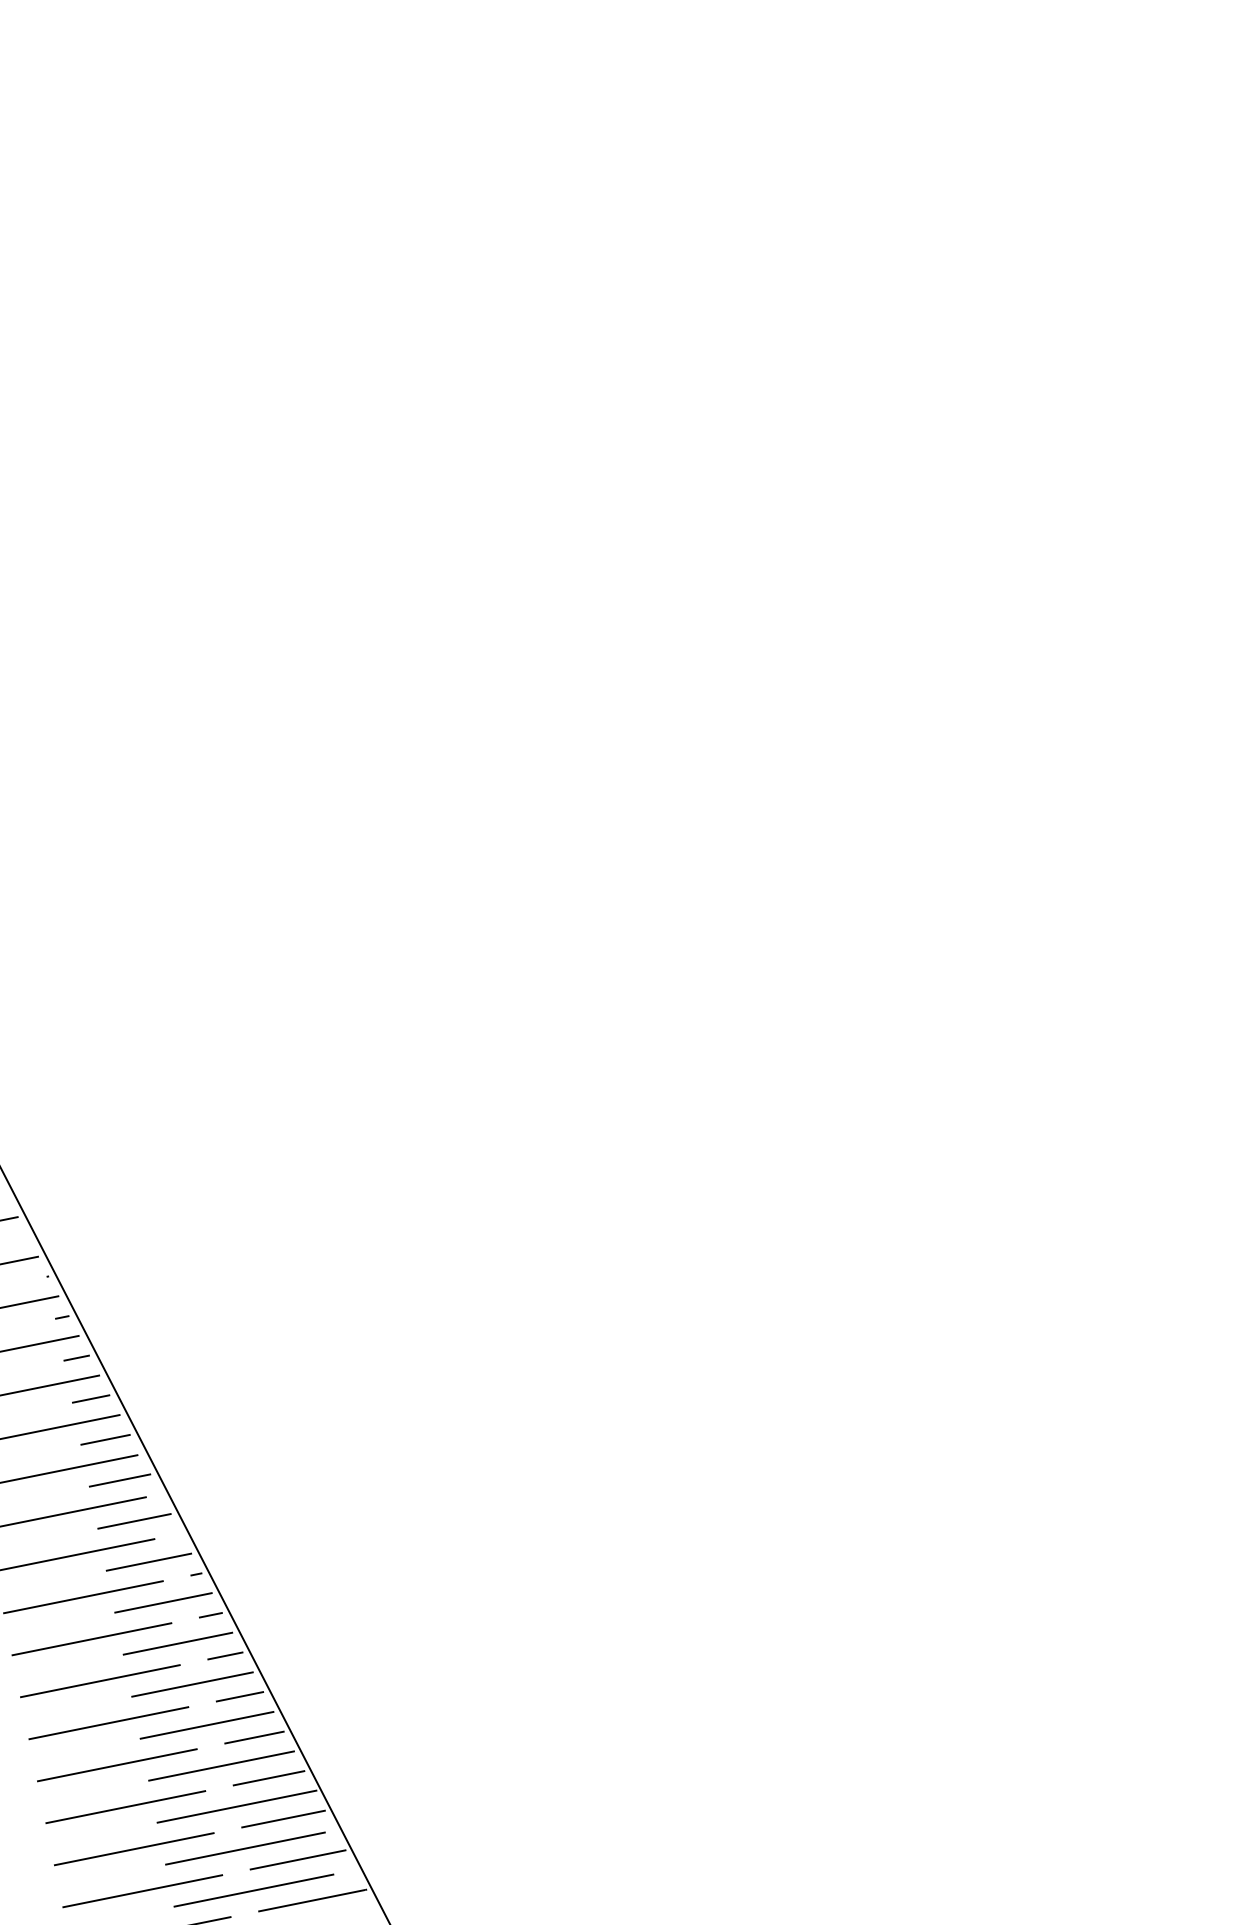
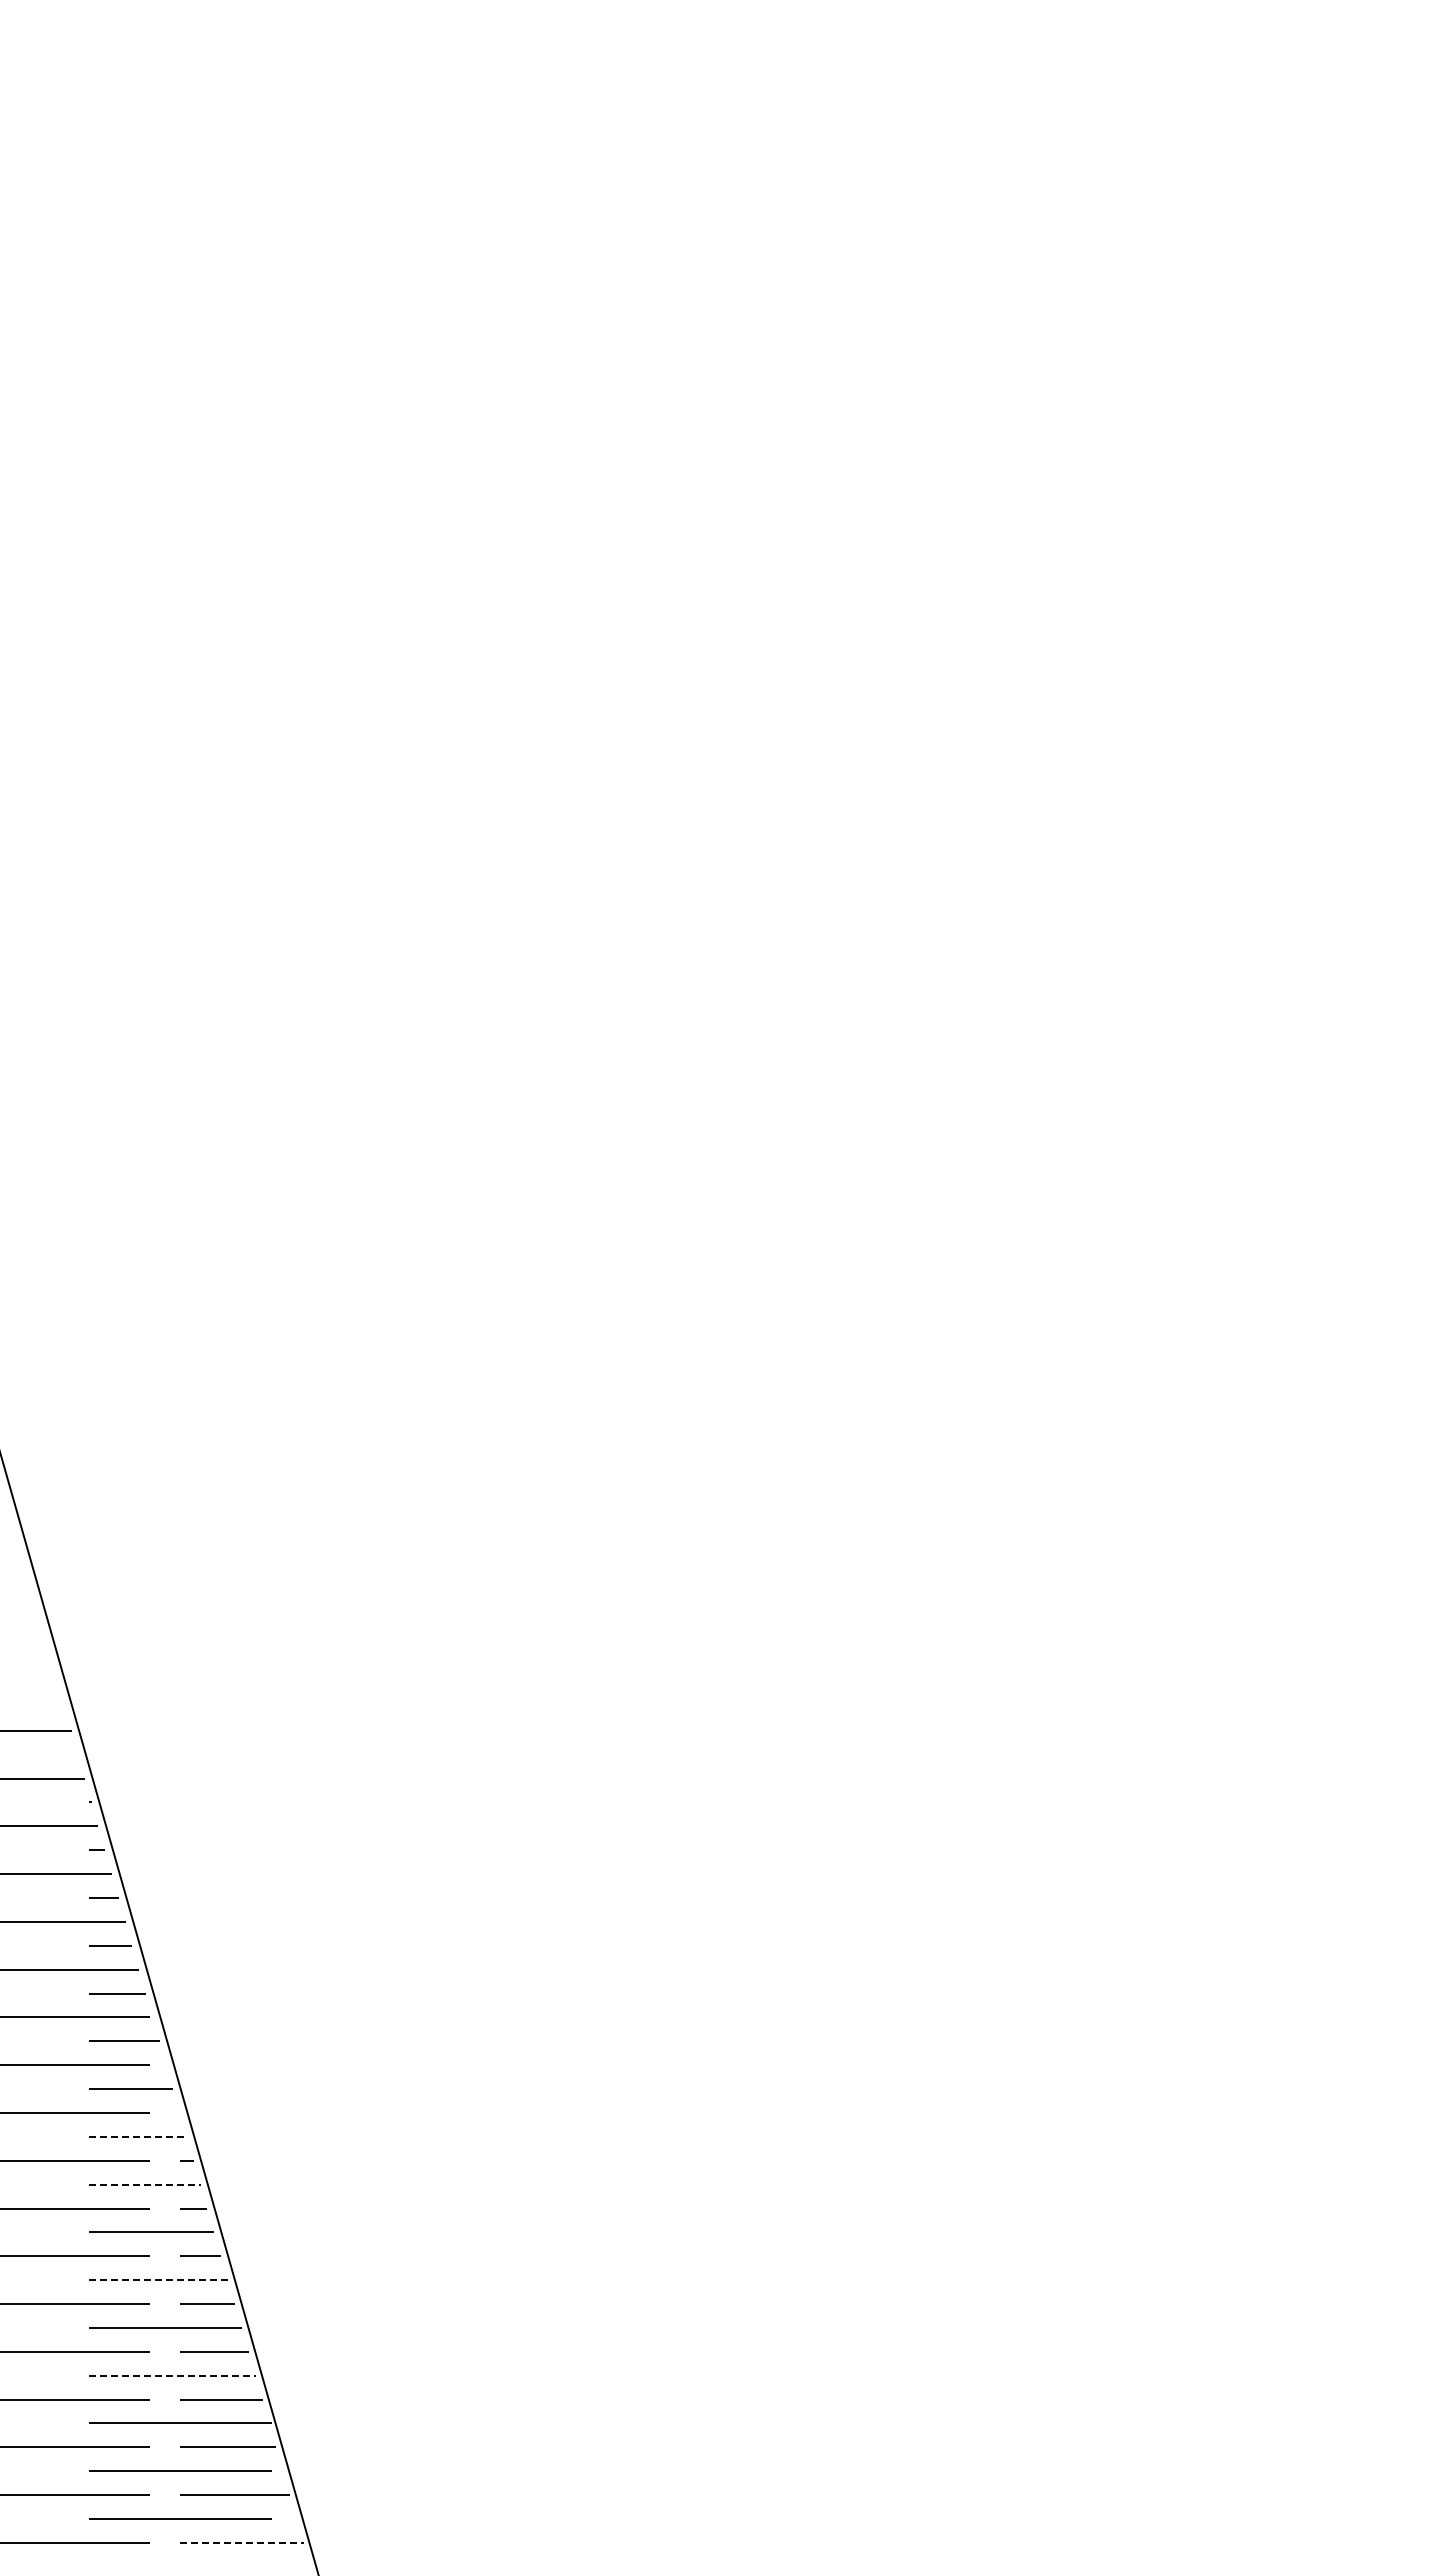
line: (148, 1561) -> (137, 2136), solid -> dashed
line: (163, 1602) -> (144, 2184), solid -> dashed
line: (192, 1684) -> (158, 2280), solid -> dashed
line: (221, 1765) -> (172, 2375), solid -> dashed
line: (311, 1900) -> (241, 2542), solid -> dashed

